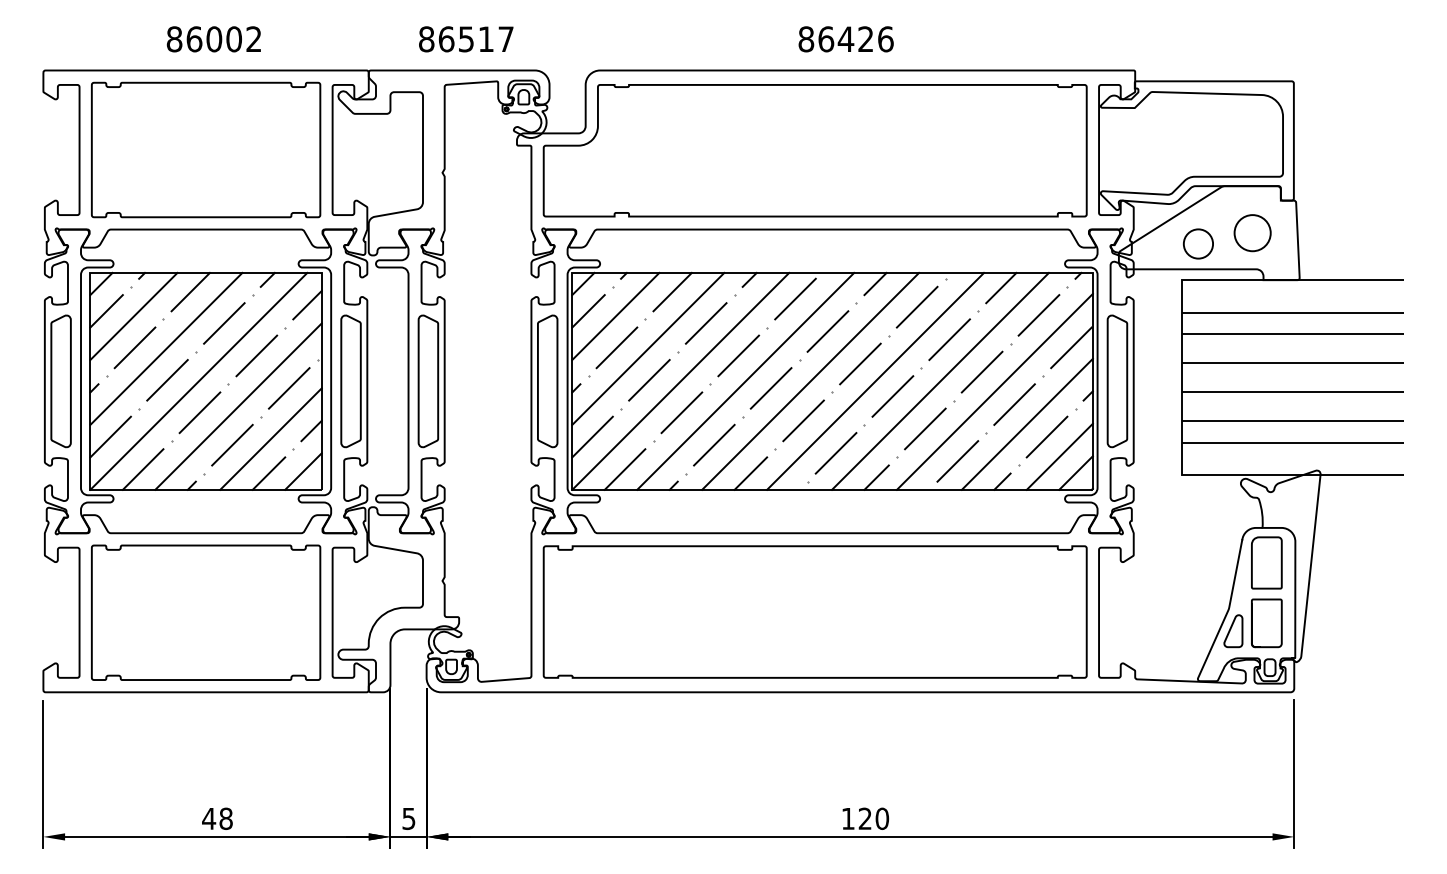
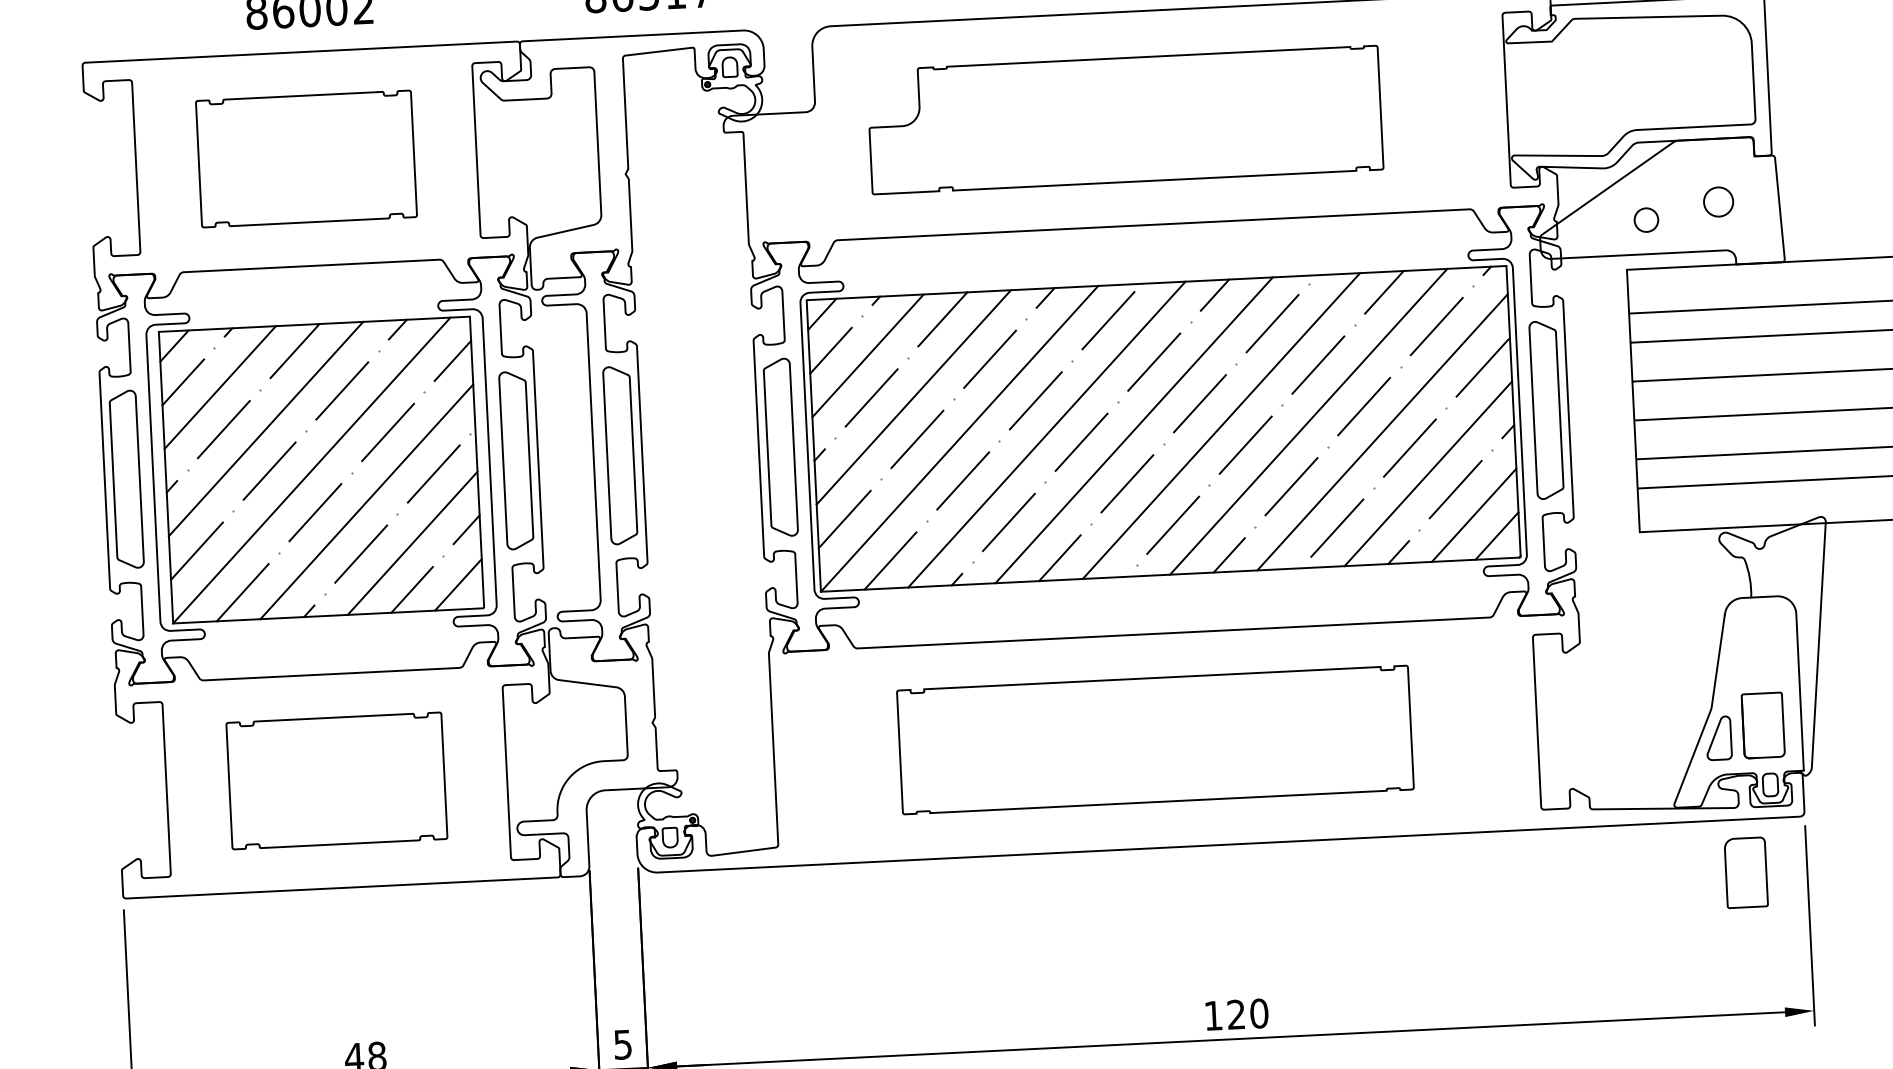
part: (206, 149) -> (306, 158), size x0.7
part: (814, 150) -> (1124, 119), size x0.7
circle: (1252, 233) -> (1718, 202), size x0.6
circle: (1198, 243) -> (1646, 219), size x0.6
part: (1266, 562) -> (1745, 872), moved
part: (814, 611) -> (1154, 739), size x0.7
part: (206, 612) -> (337, 780), size x0.7

